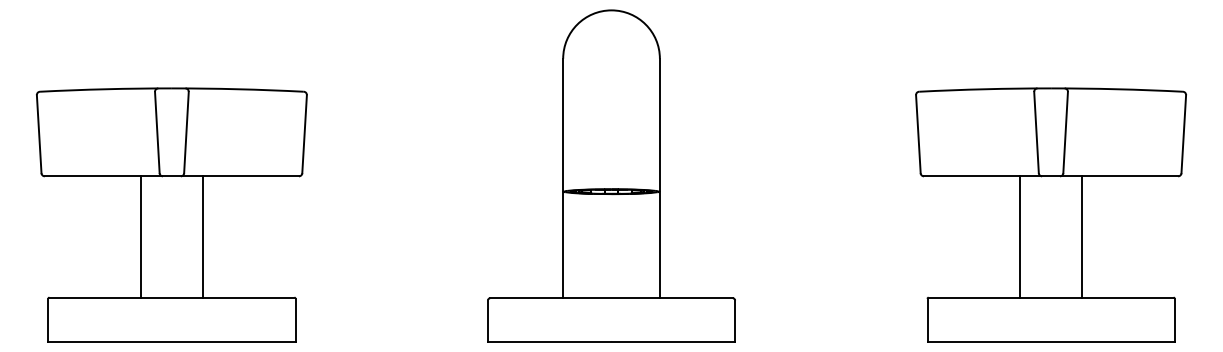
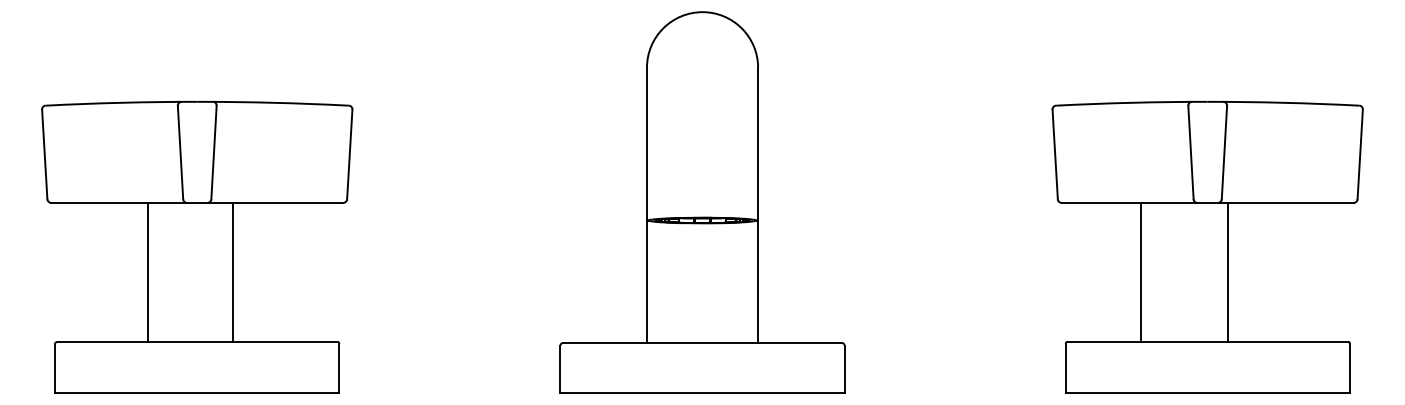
line: (140, 236) -> (147, 272), moved
line: (1020, 236) -> (1141, 272), moved
line: (1082, 236) -> (1228, 272), moved

